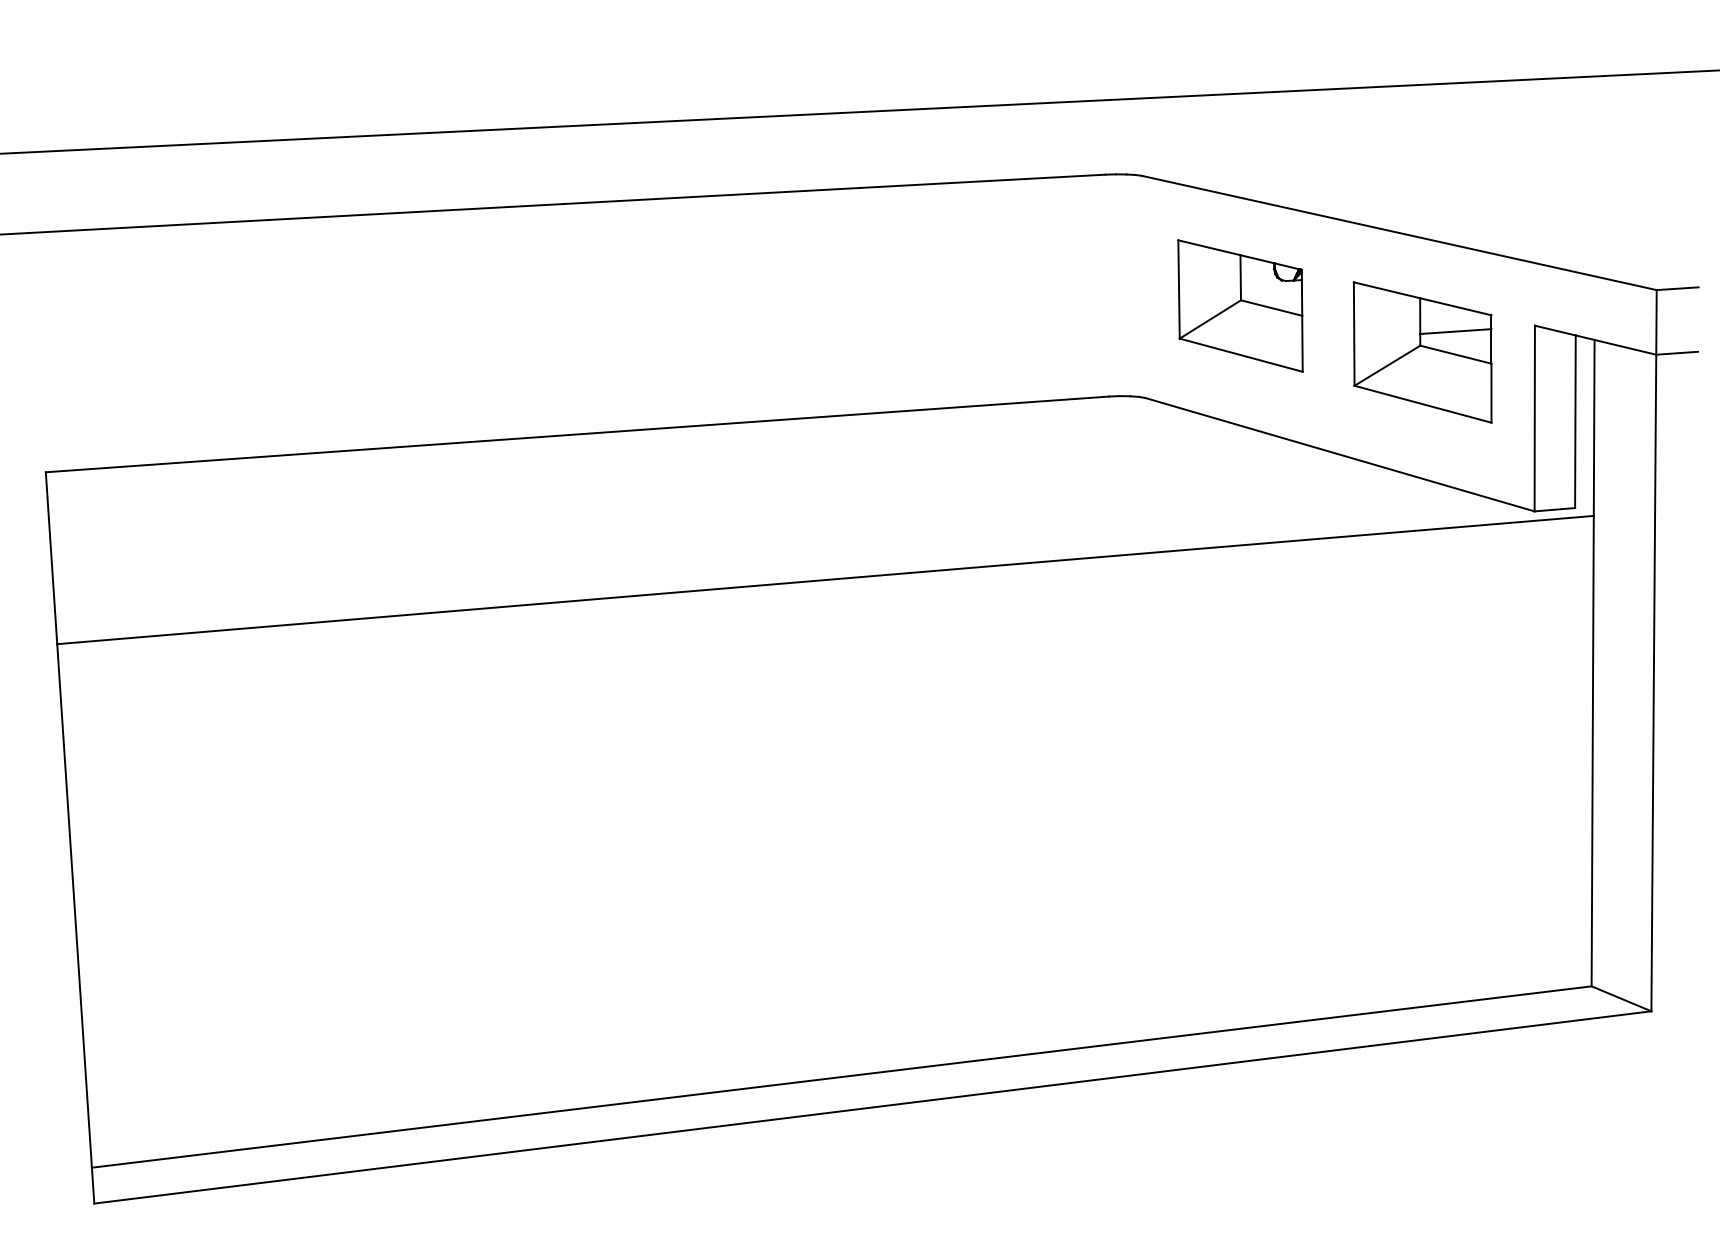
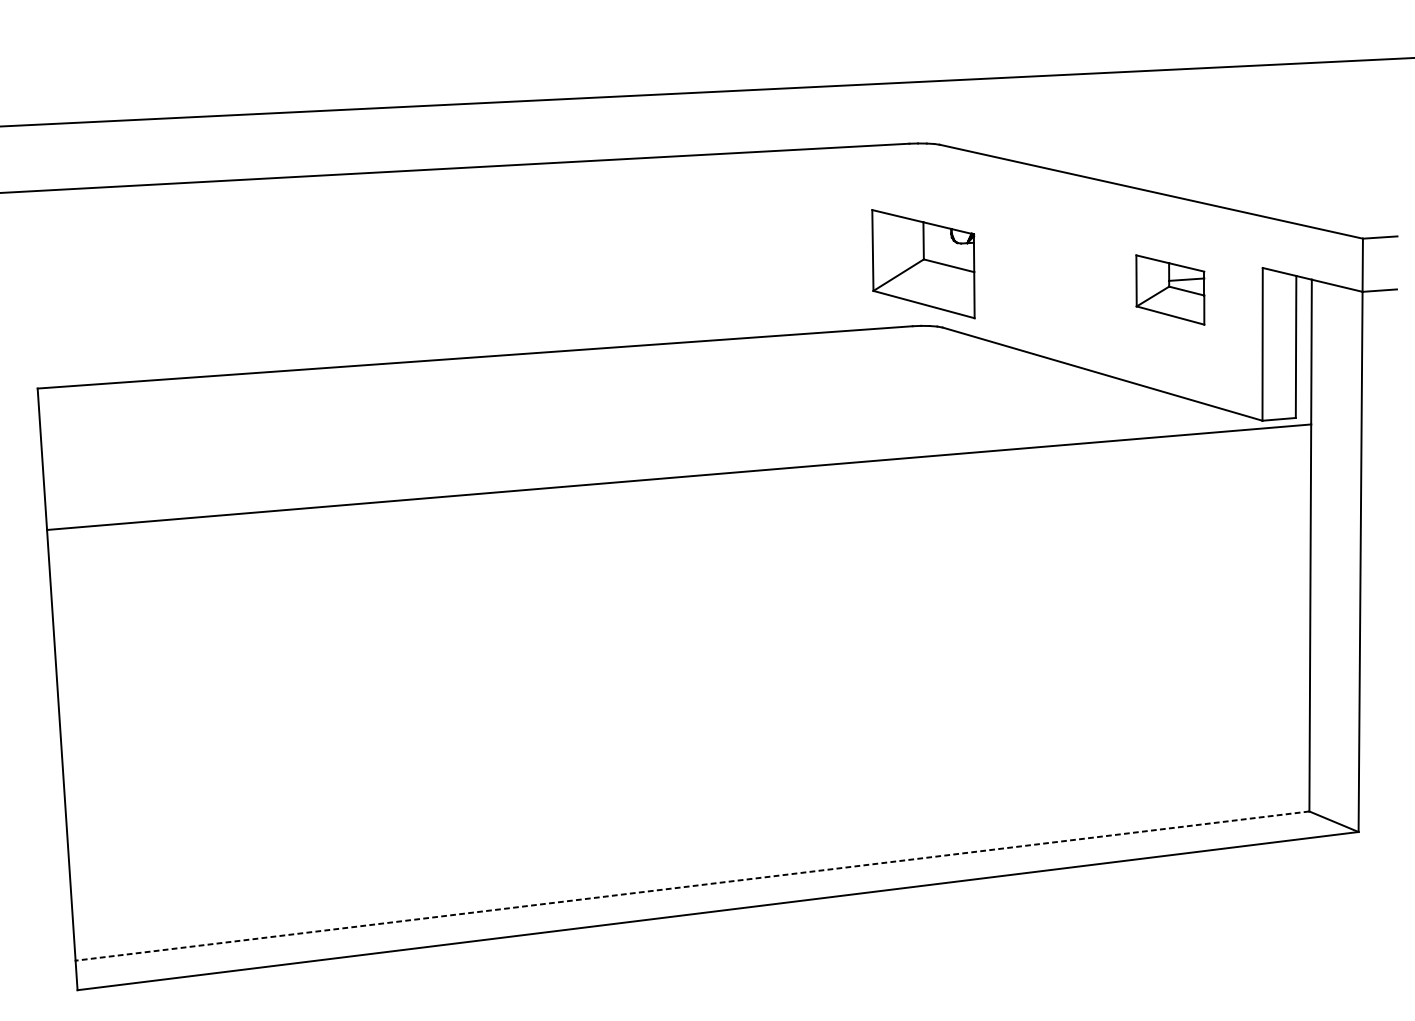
part: (1240, 305) -> (923, 263), moved
part: (1422, 352) -> (1170, 290), size x0.6
line: (841, 1077) -> (692, 886), solid -> dashed

